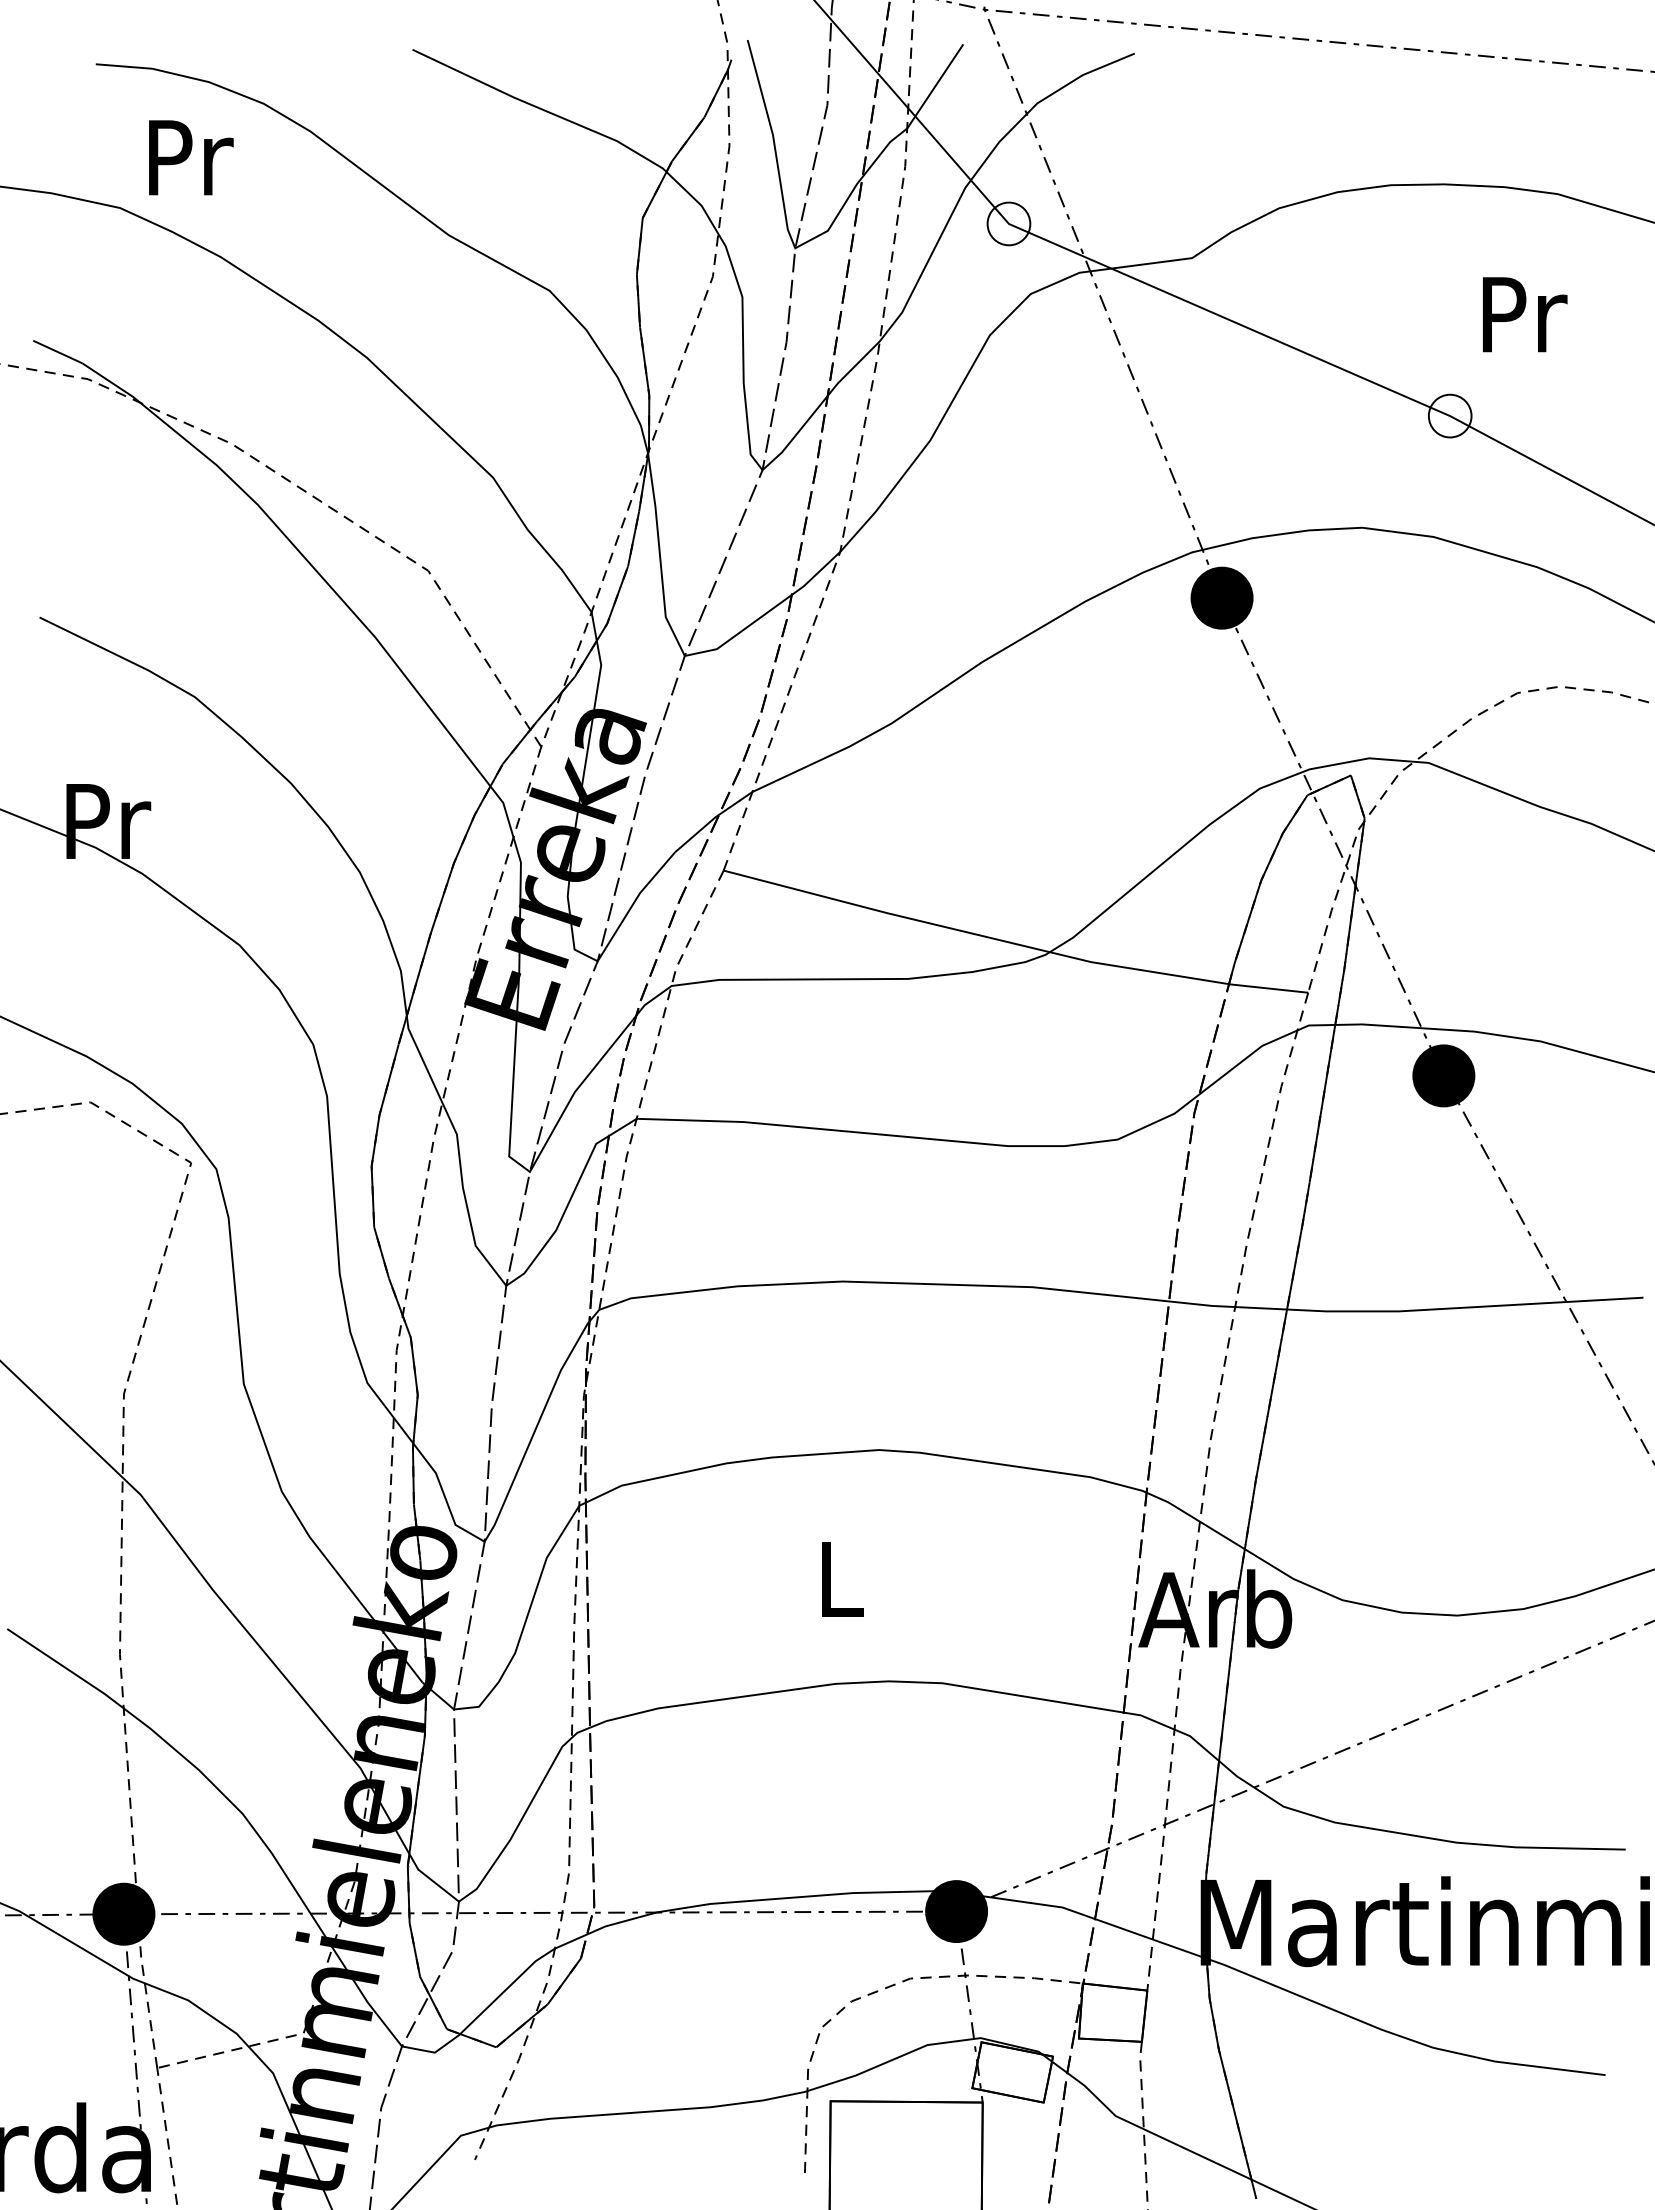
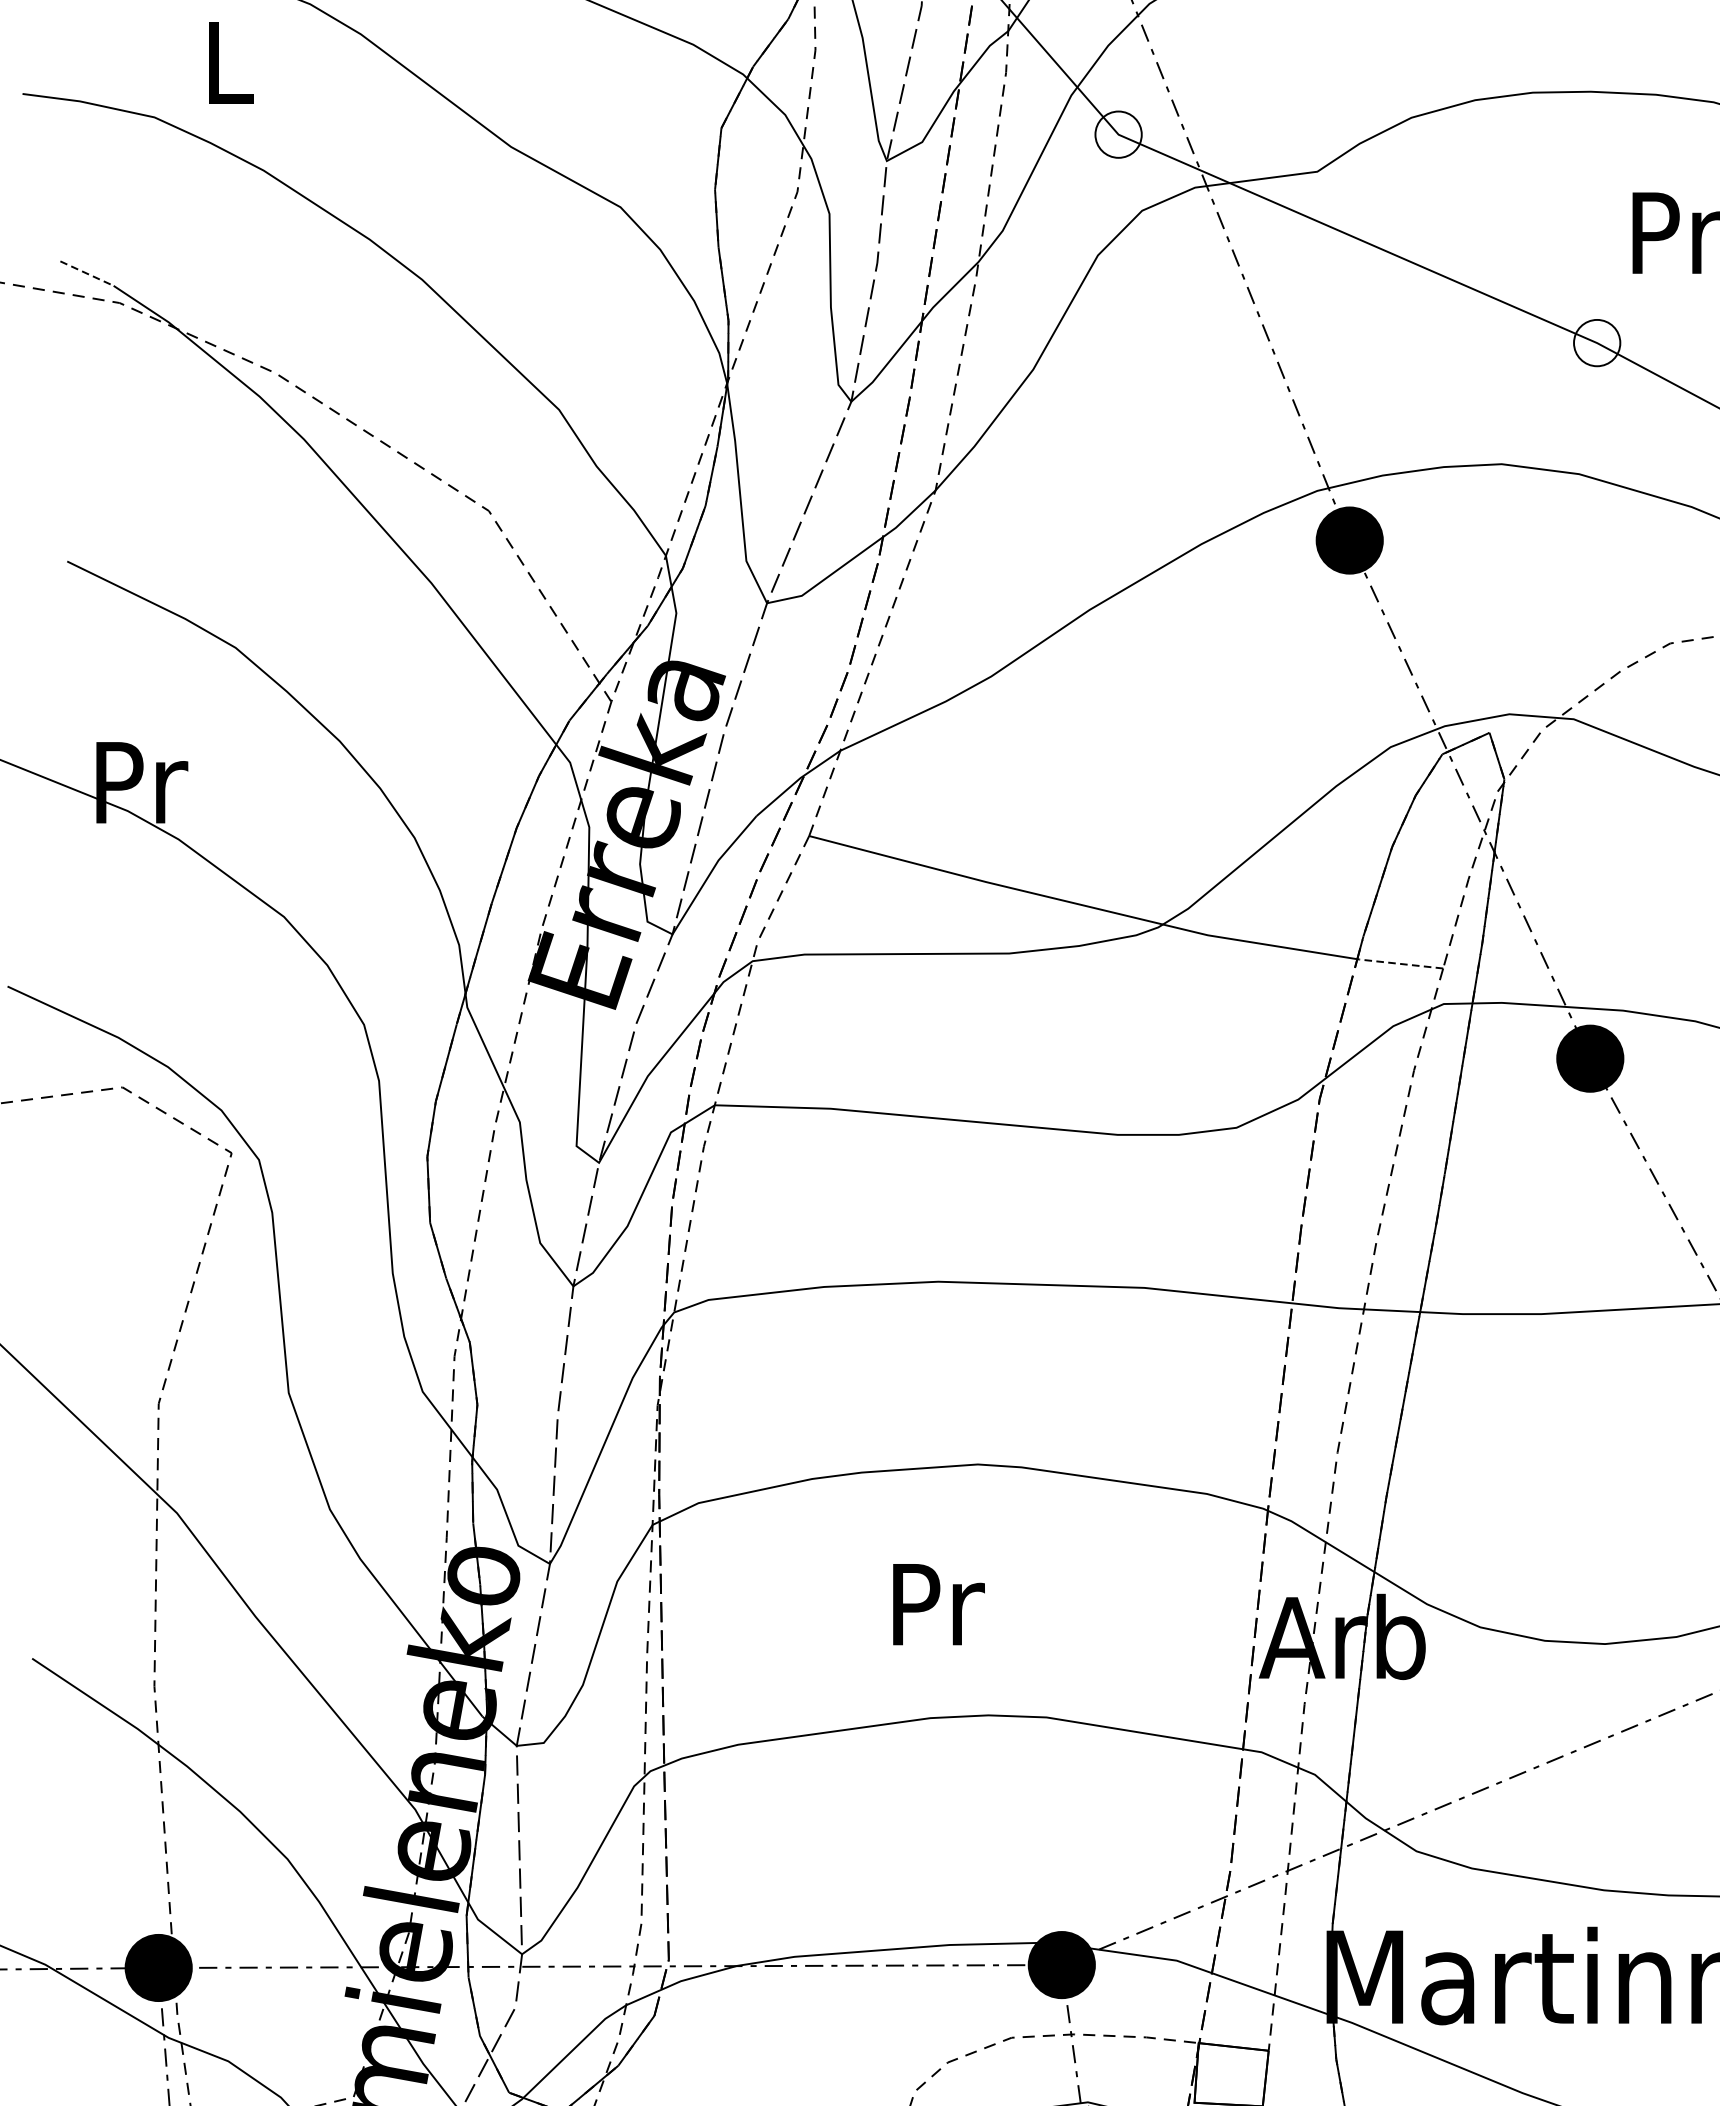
text: (191, 157) -> (231, 62), Pr -> L
line: (58, 352) -> (87, 274), solid -> dashed
line: (1267, 988) -> (1399, 963), solid -> dashed
text: (843, 1578) -> (939, 1603), L -> Pr

